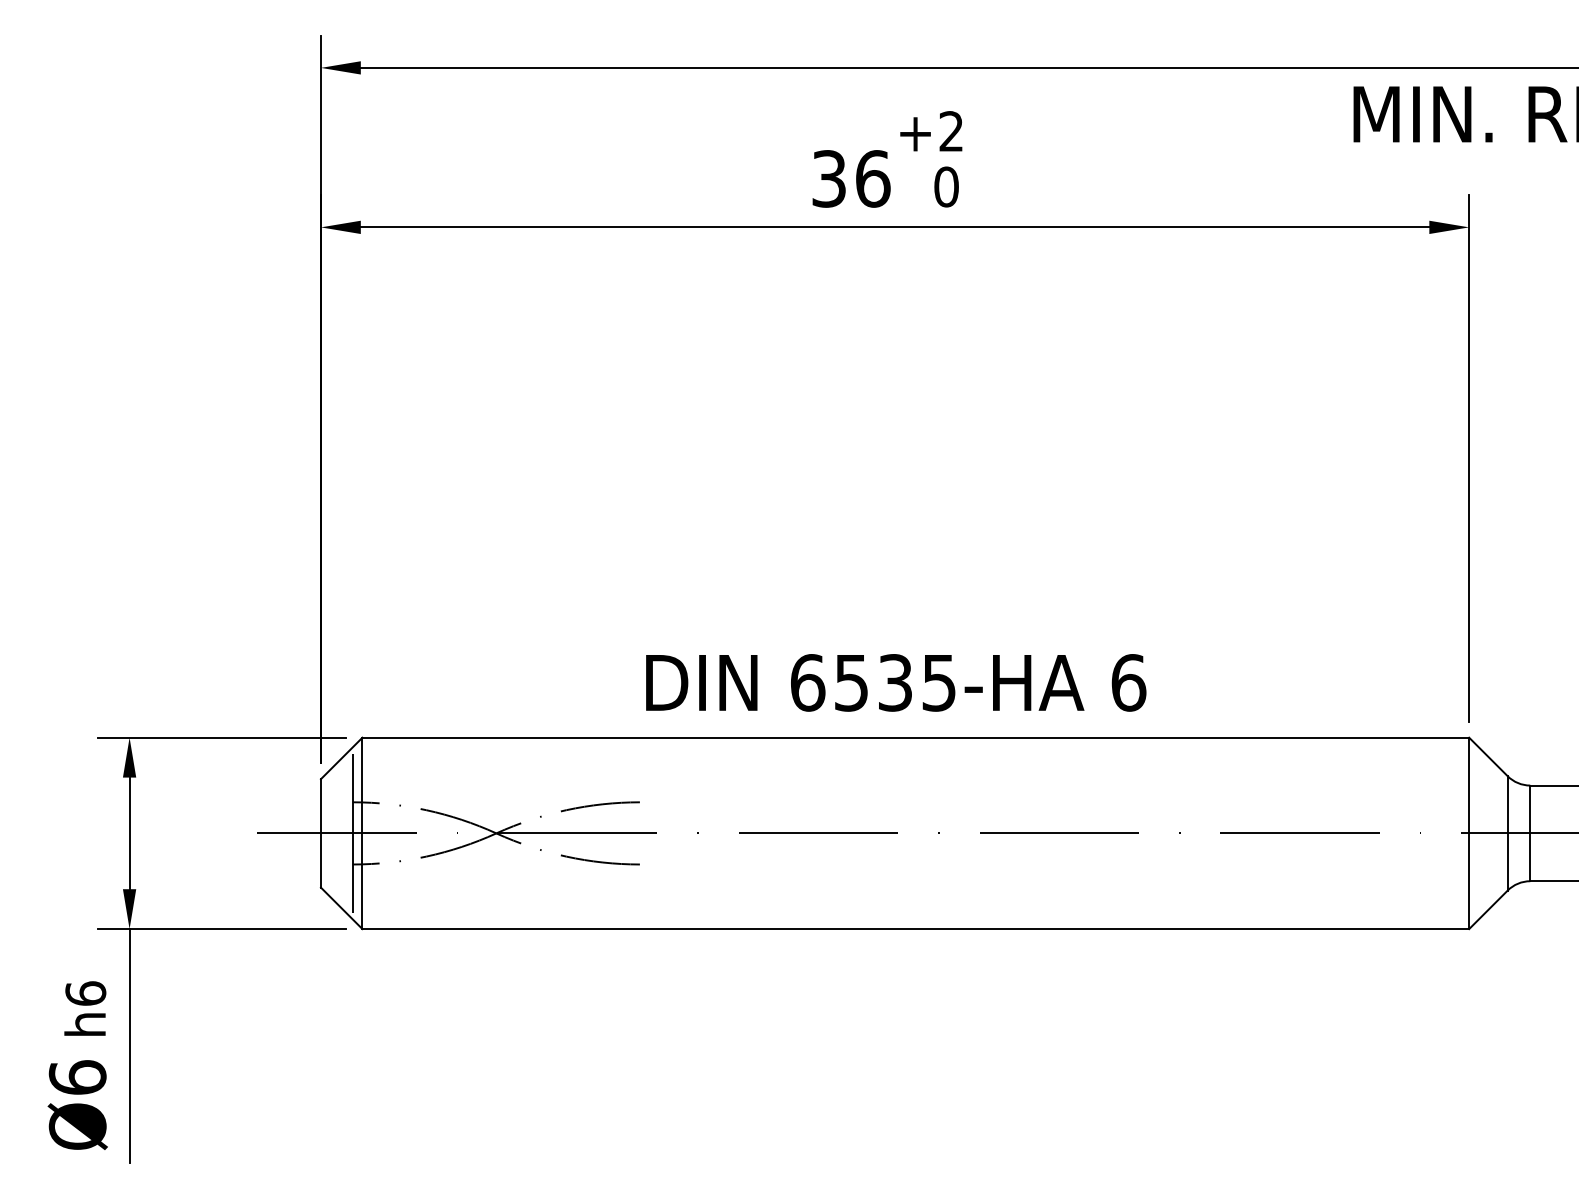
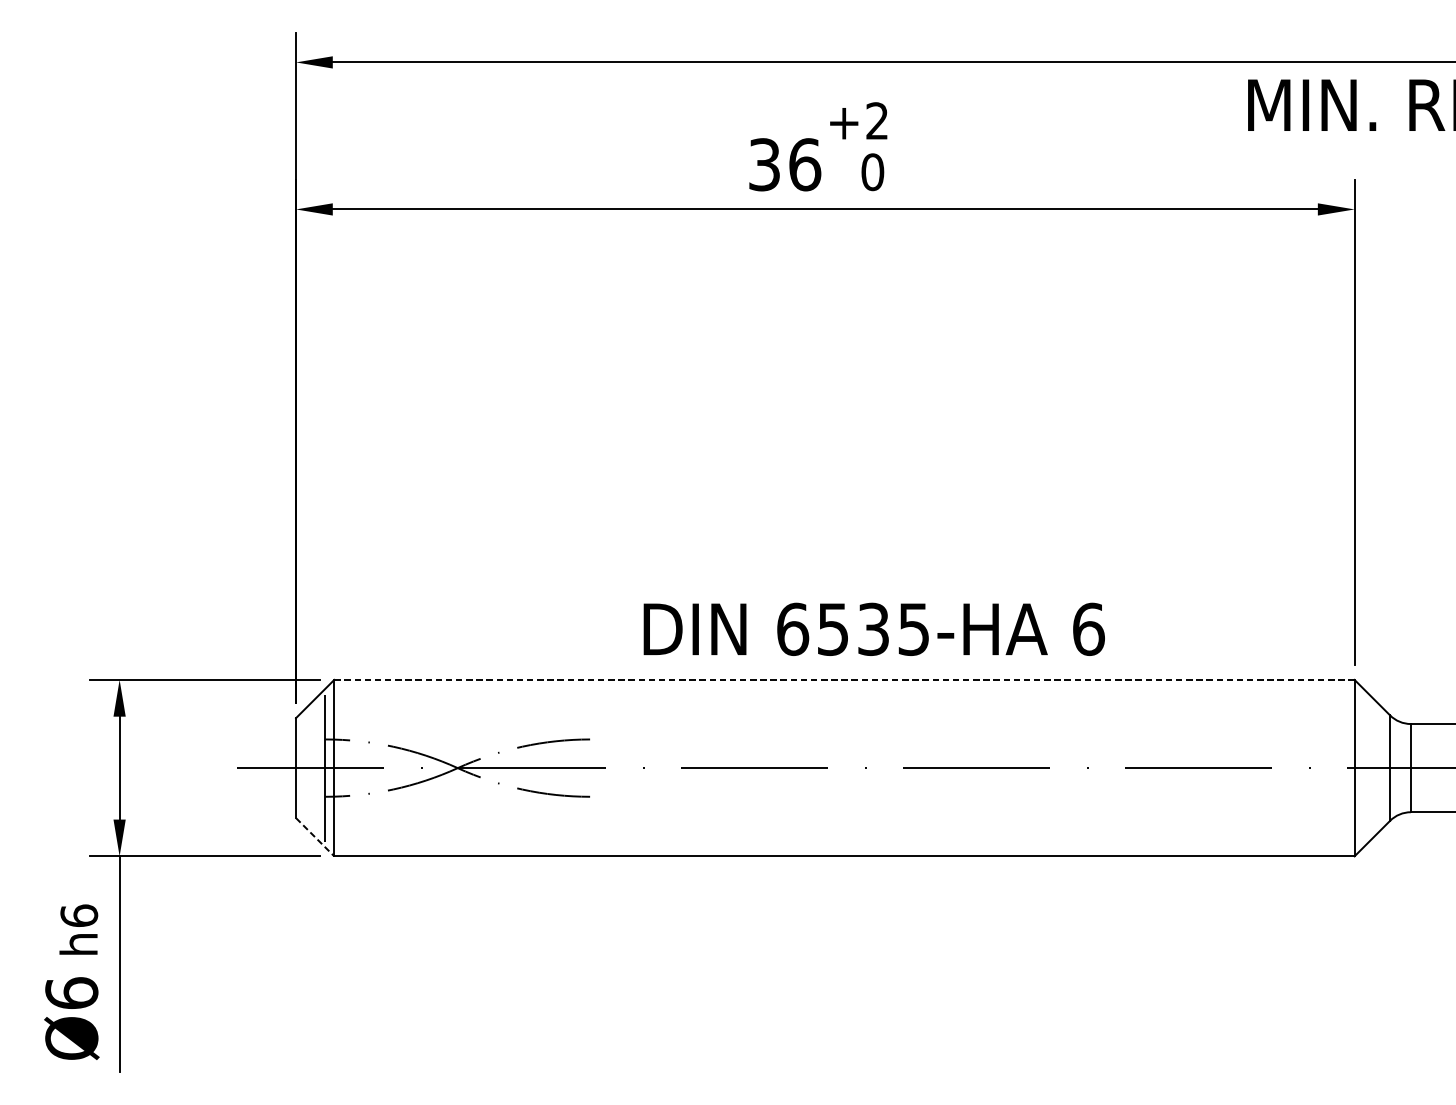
text: (896, 682) -> (874, 629), moved
line: (916, 737) -> (845, 679), solid -> dashed
line: (342, 908) -> (315, 837), solid -> dashed

